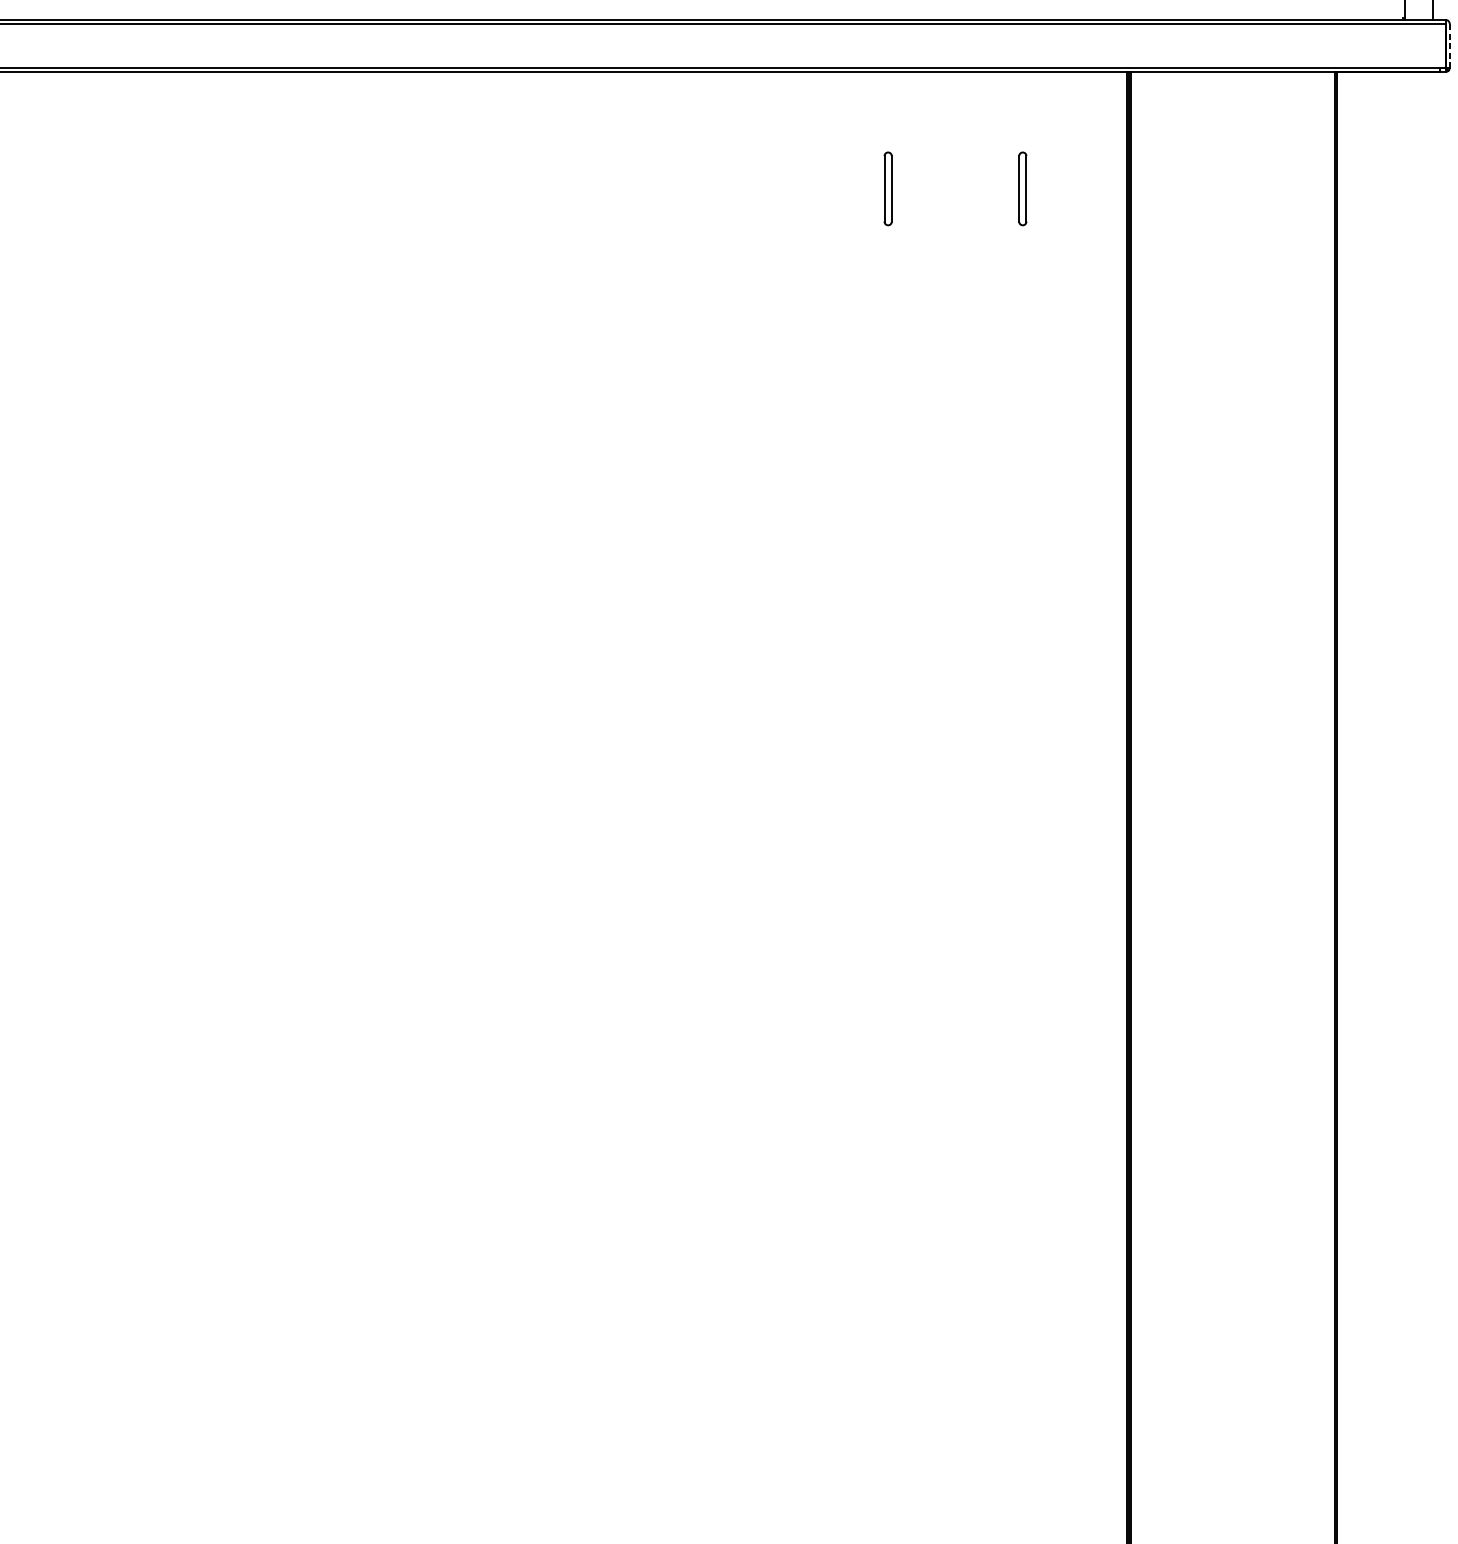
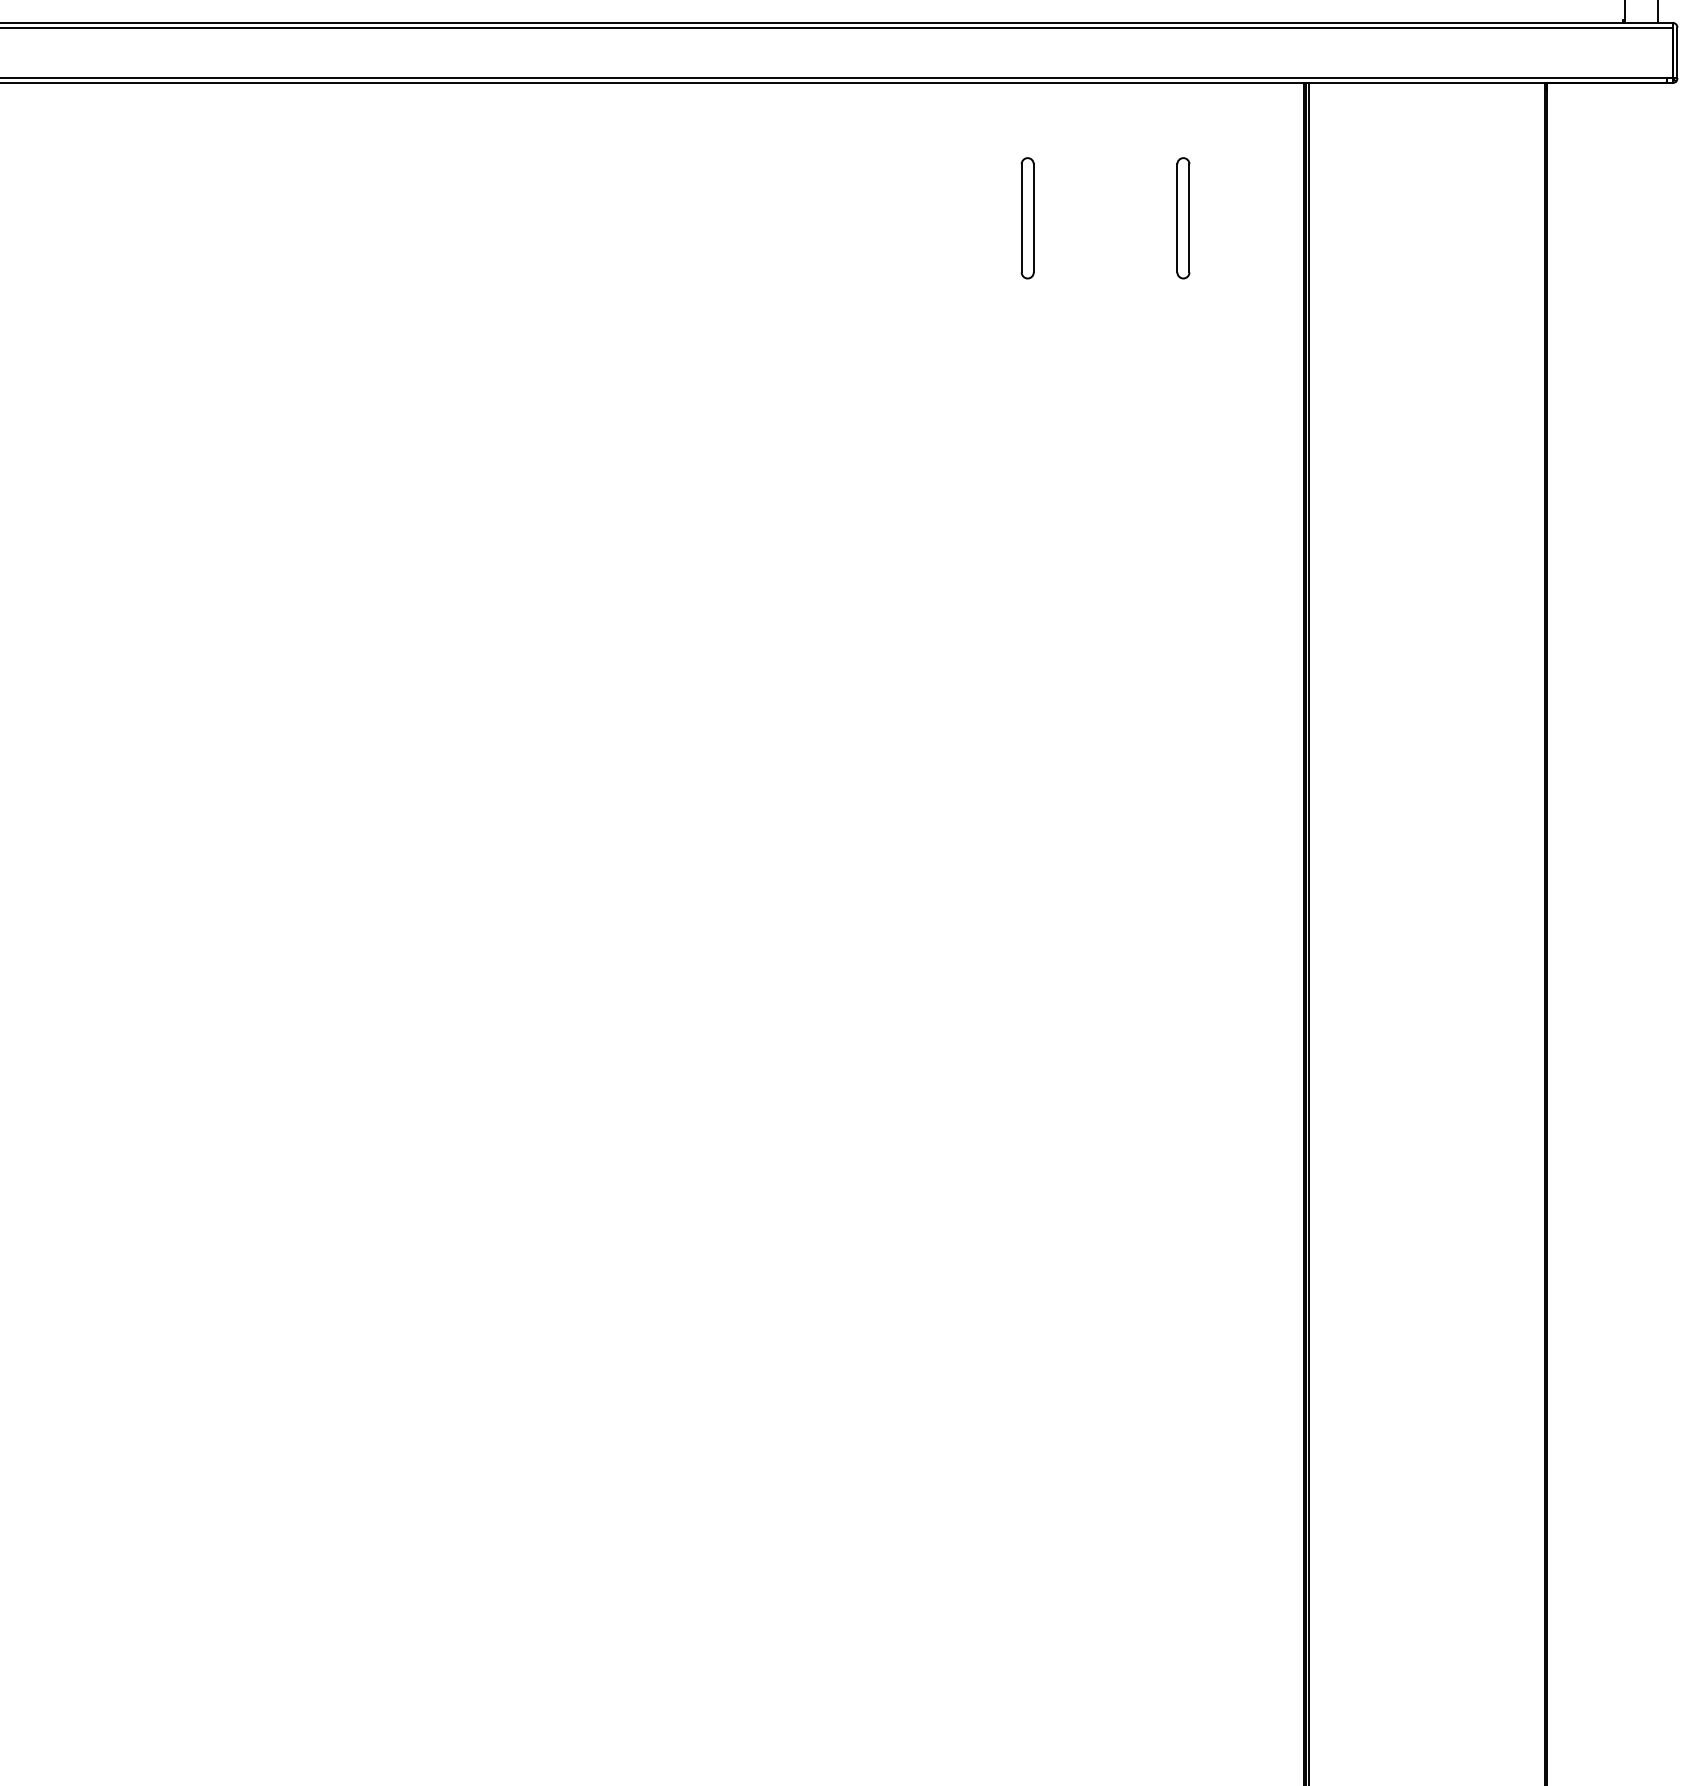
line: (1449, 46) -> (1677, 53), dashed -> solid
part: (888, 189) -> (1027, 218), size x1.43
part: (1022, 189) -> (1183, 218), size x1.43

